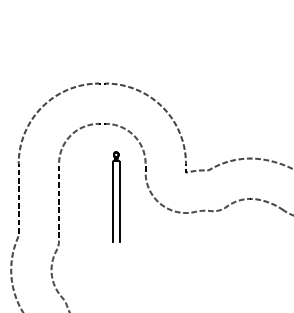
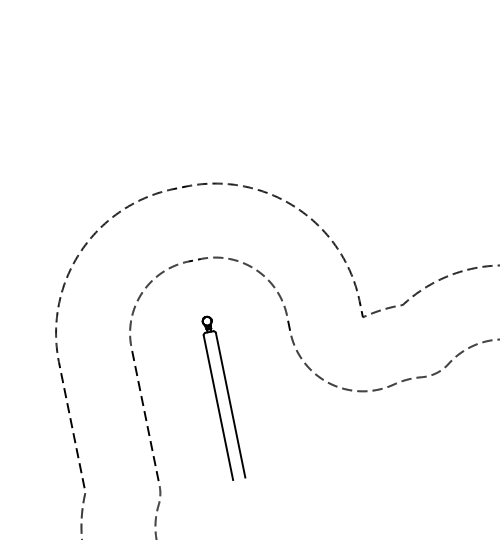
part: (116, 196) -> (222, 396), moved

